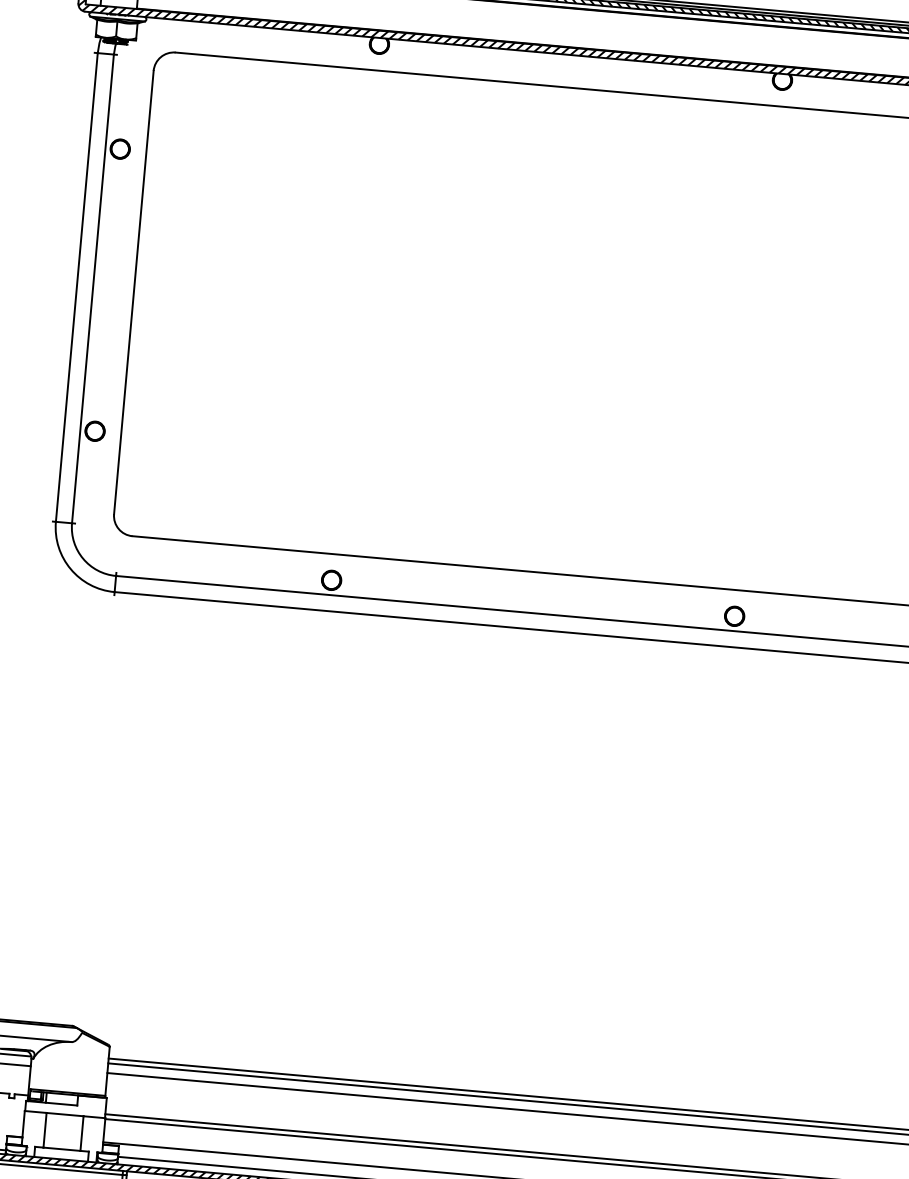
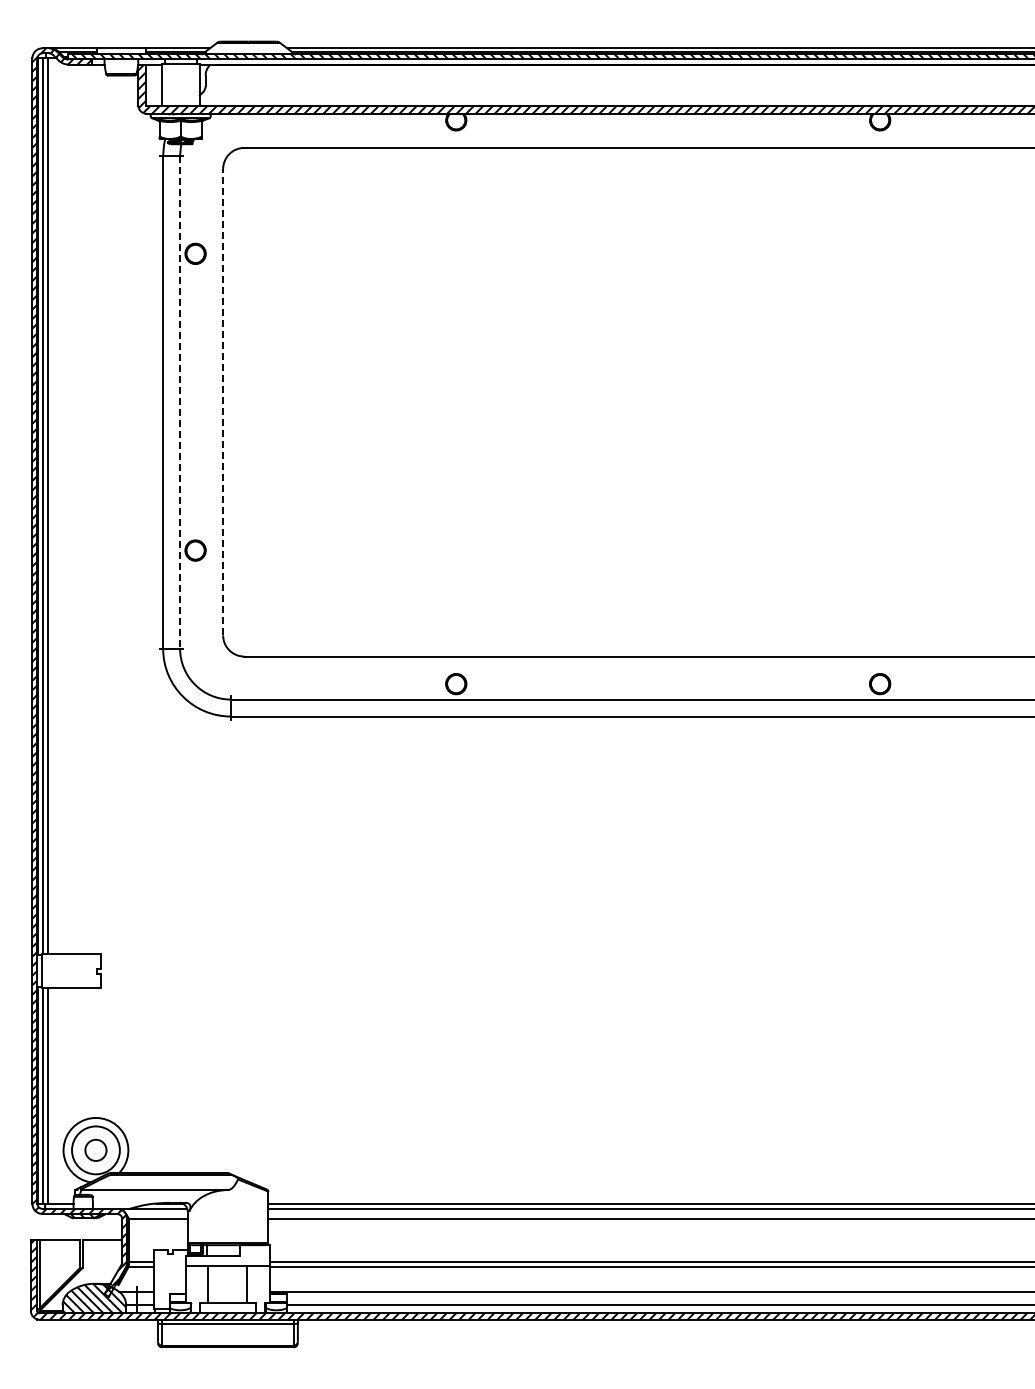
line: (93, 289) -> (180, 402), solid -> dashed
line: (134, 291) -> (223, 401), solid -> dashed

